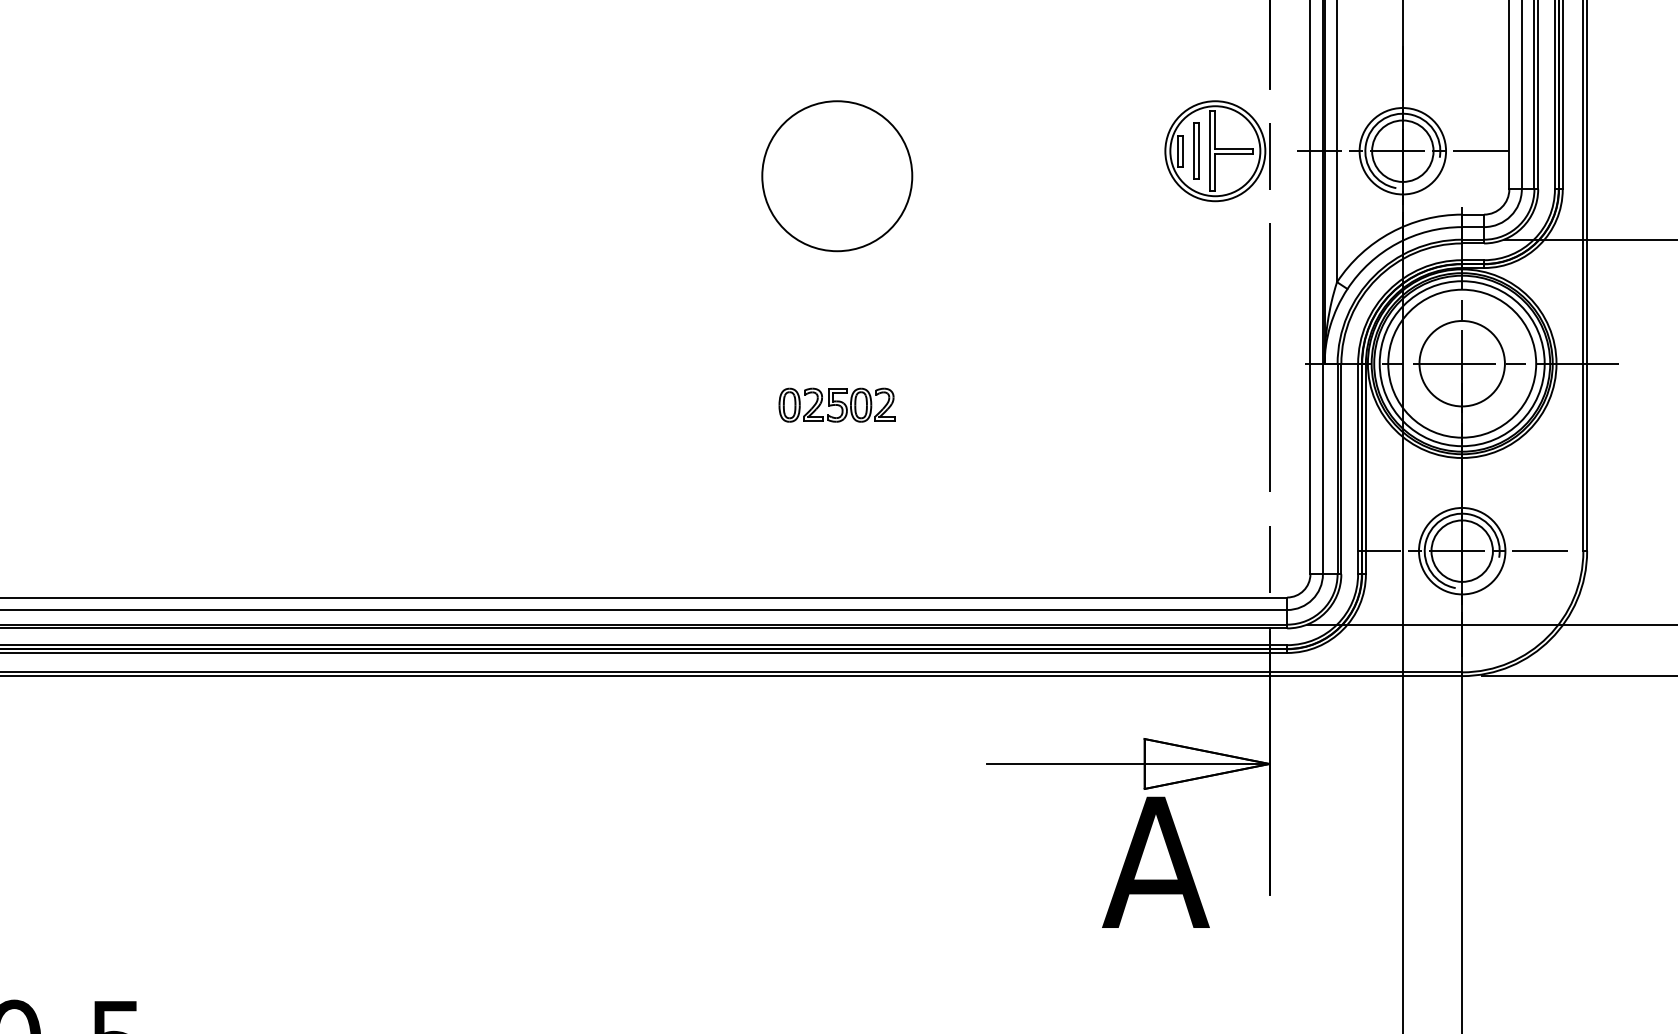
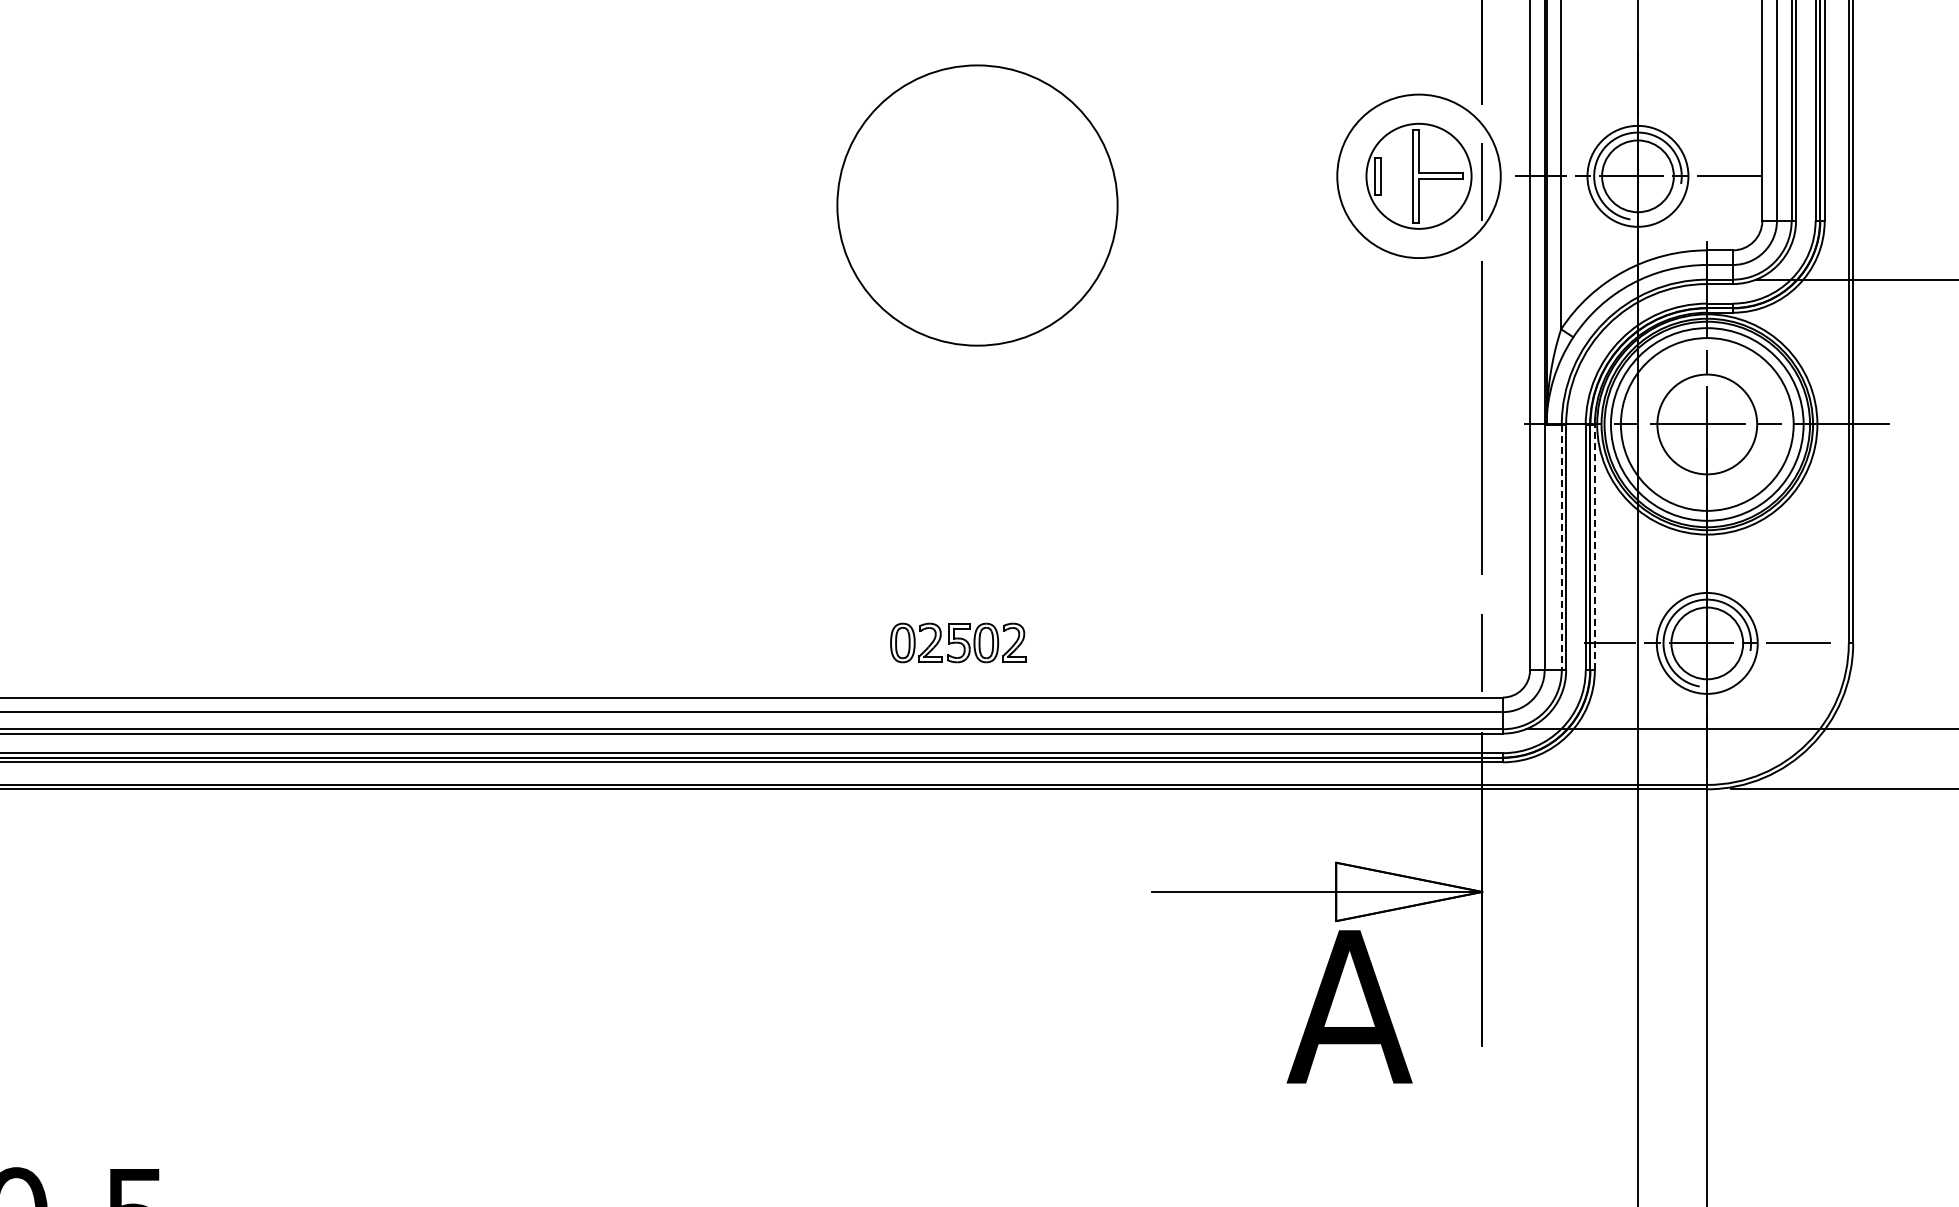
circle: (1214, 150) -> (1418, 175), size x1.4
part: (1196, 151) -> (1396, 176), removed
circle: (837, 176) -> (977, 205), size x1.6
part: (837, 404) -> (958, 642), moved
line: (1337, 469) -> (1561, 547), solid -> dashed
line: (1365, 469) -> (1594, 547), solid -> dashed

